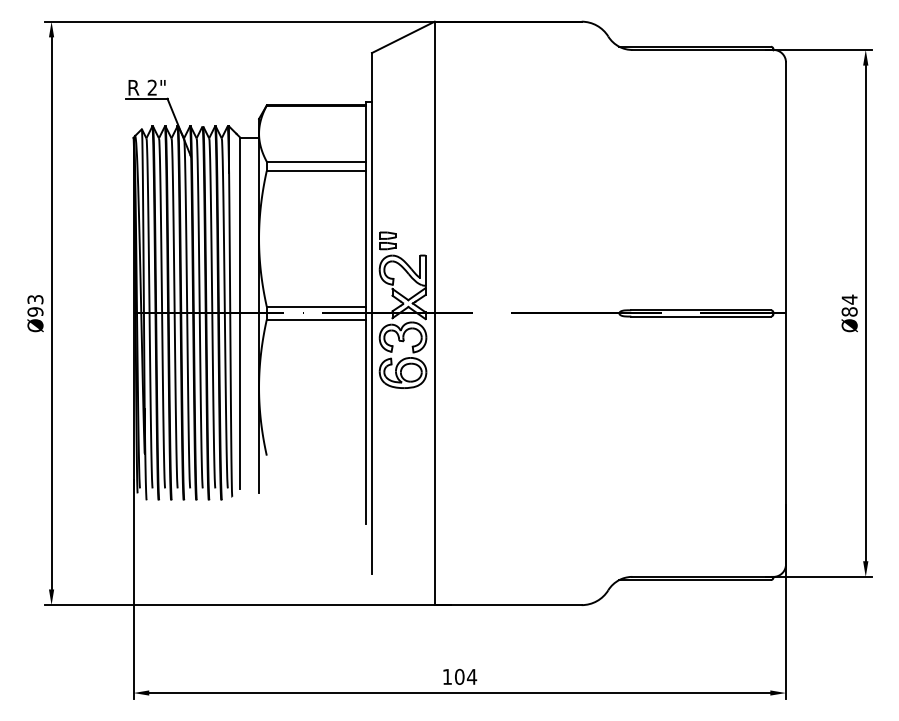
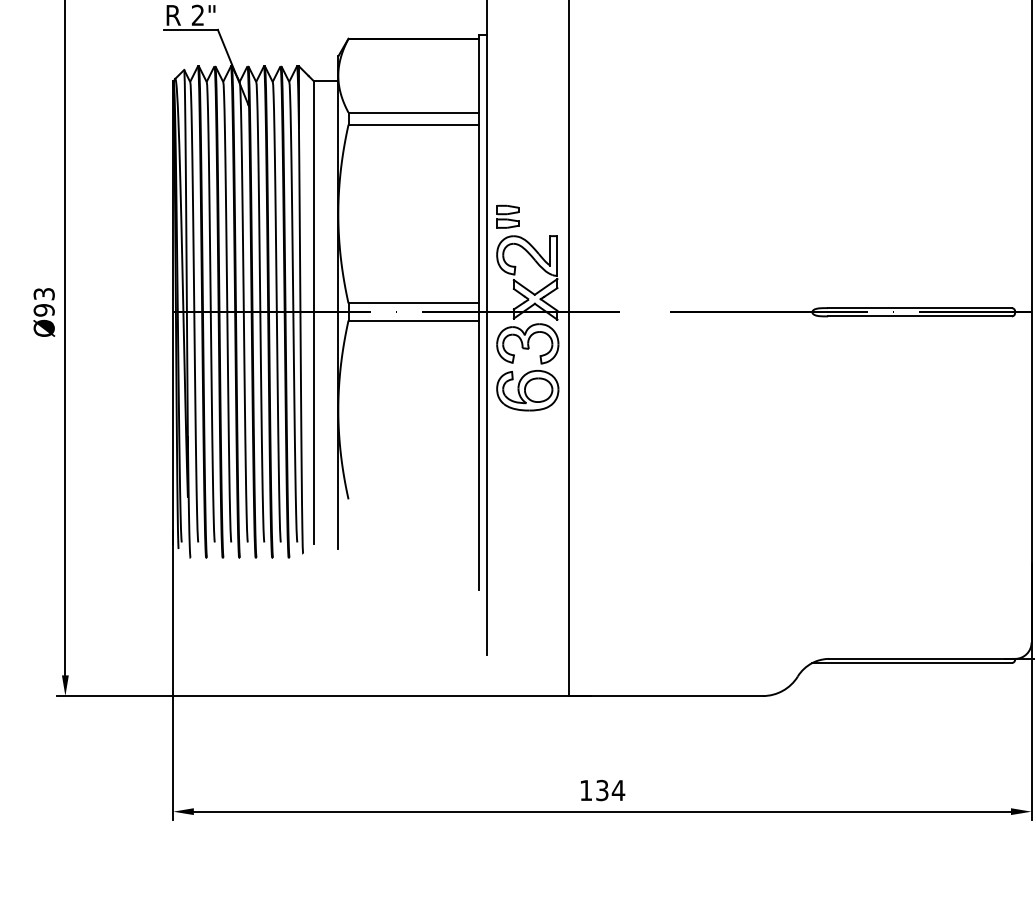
text: (459, 676) -> (602, 789), 104 -> 134

